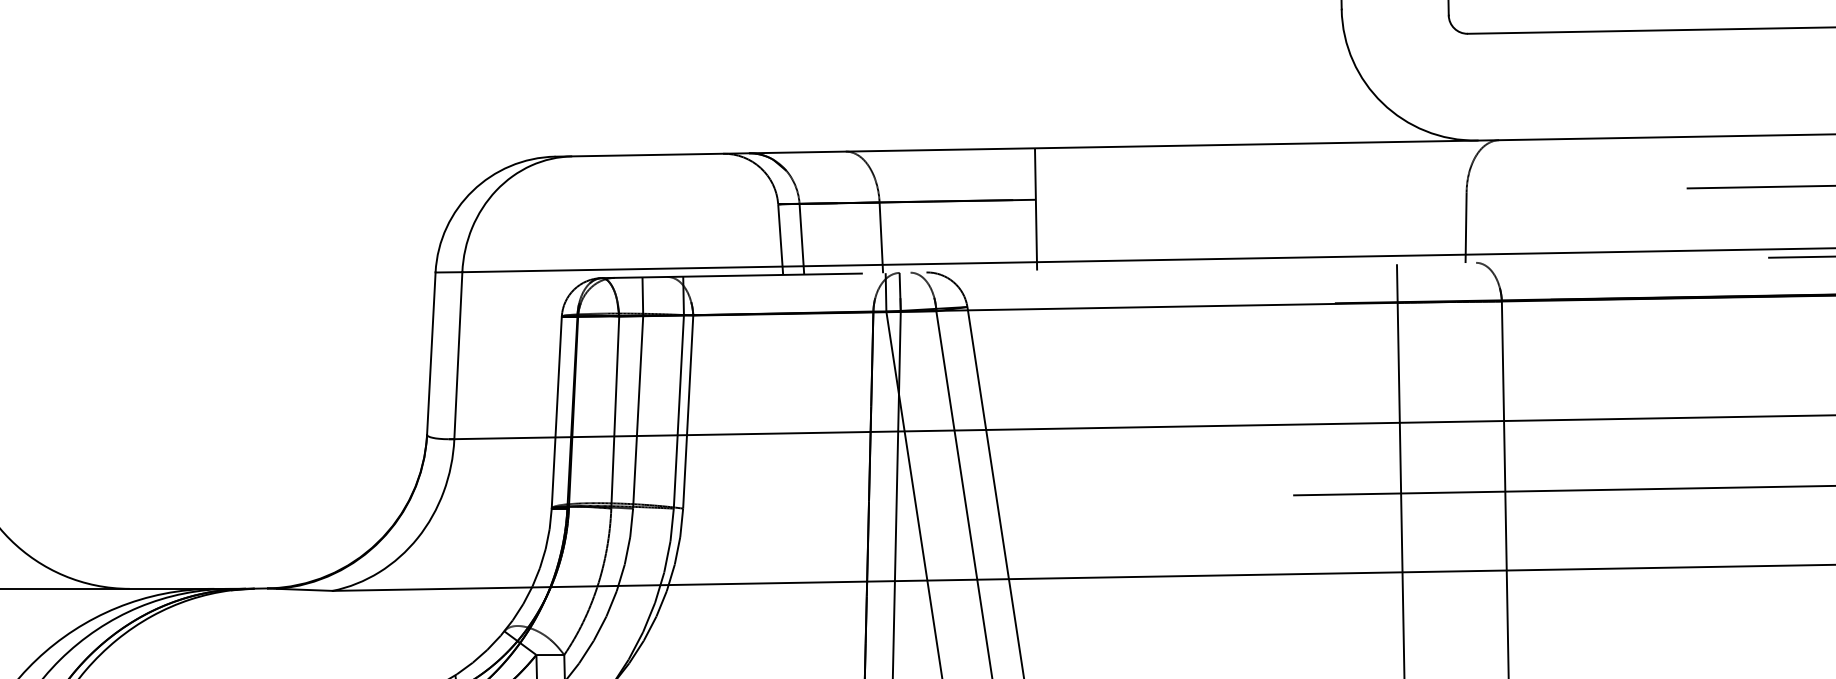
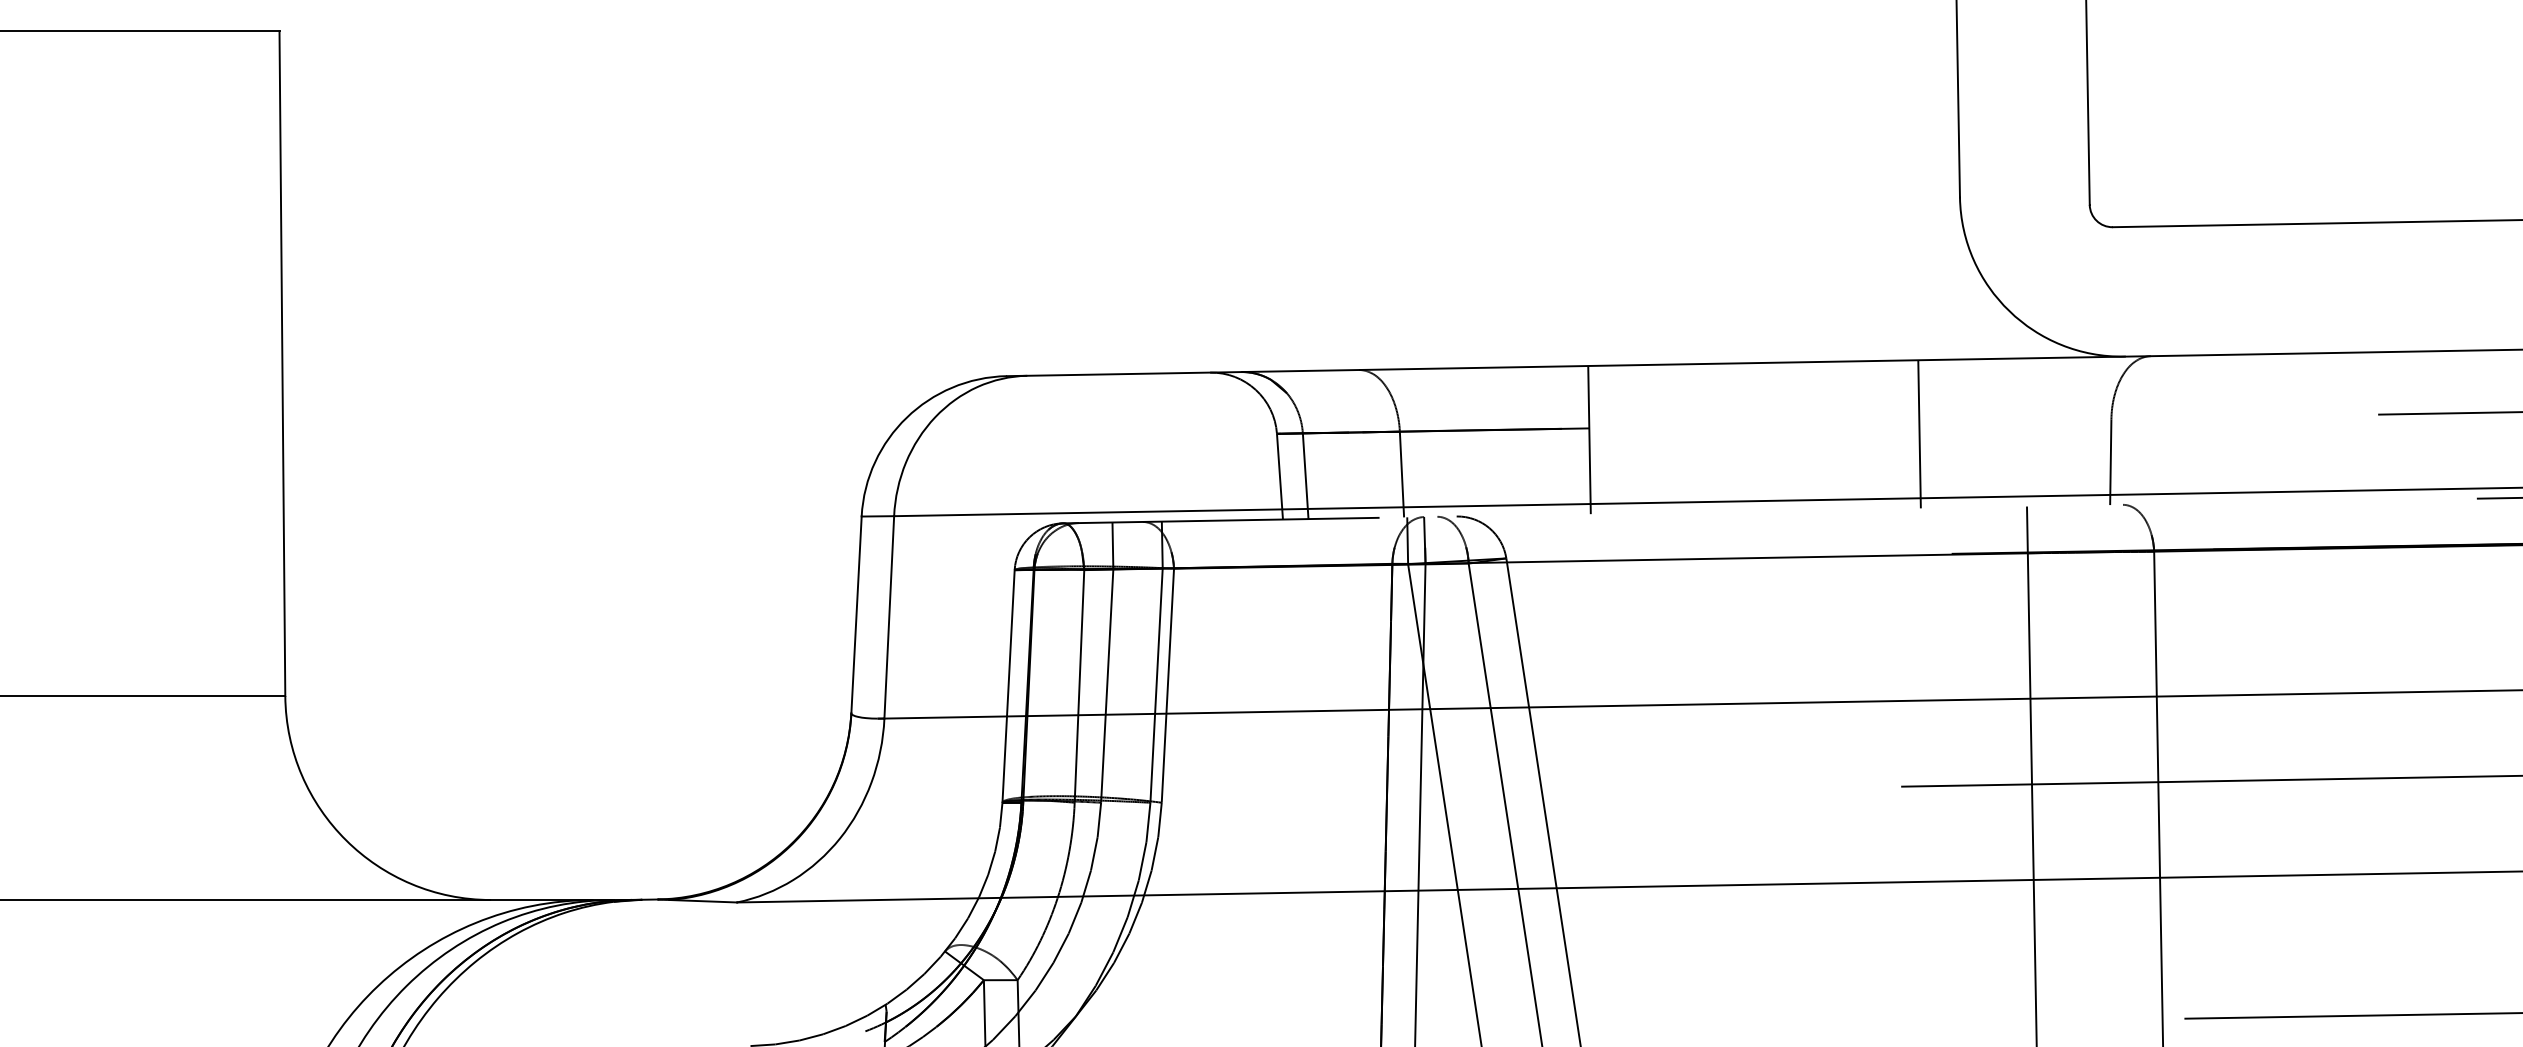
line: (1308, 204) -> (1919, 434), added

